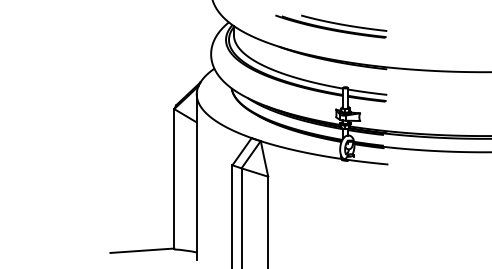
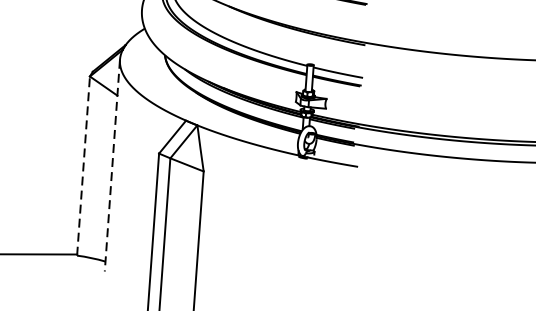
line: (196, 177) -> (112, 165), solid -> dashed
line: (174, 178) -> (83, 165), solid -> dashed

